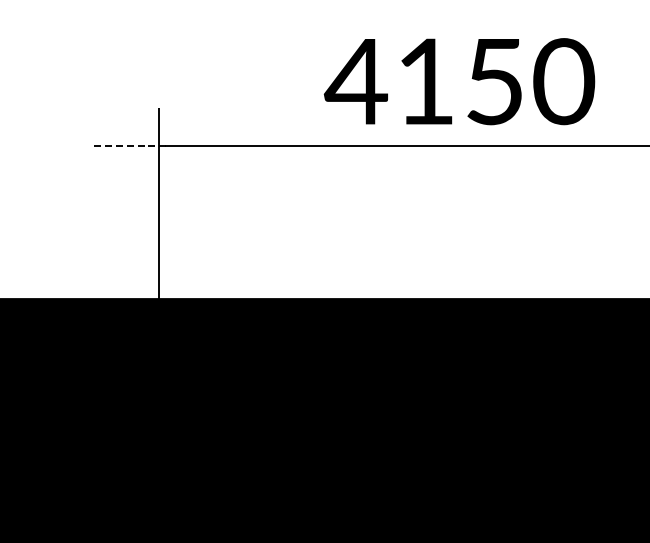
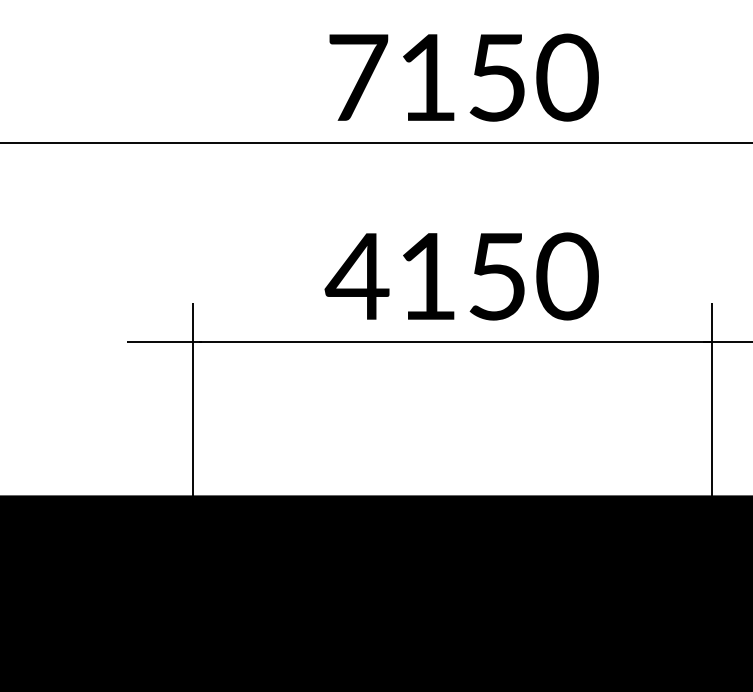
text: (459, 81) -> (461, 276), moved
line: (130, 145) -> (164, 341), dashed -> solid

